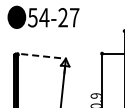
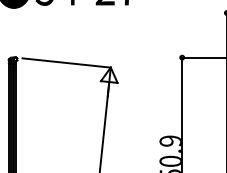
line: (43, 56) -> (66, 63), dashed -> solid

